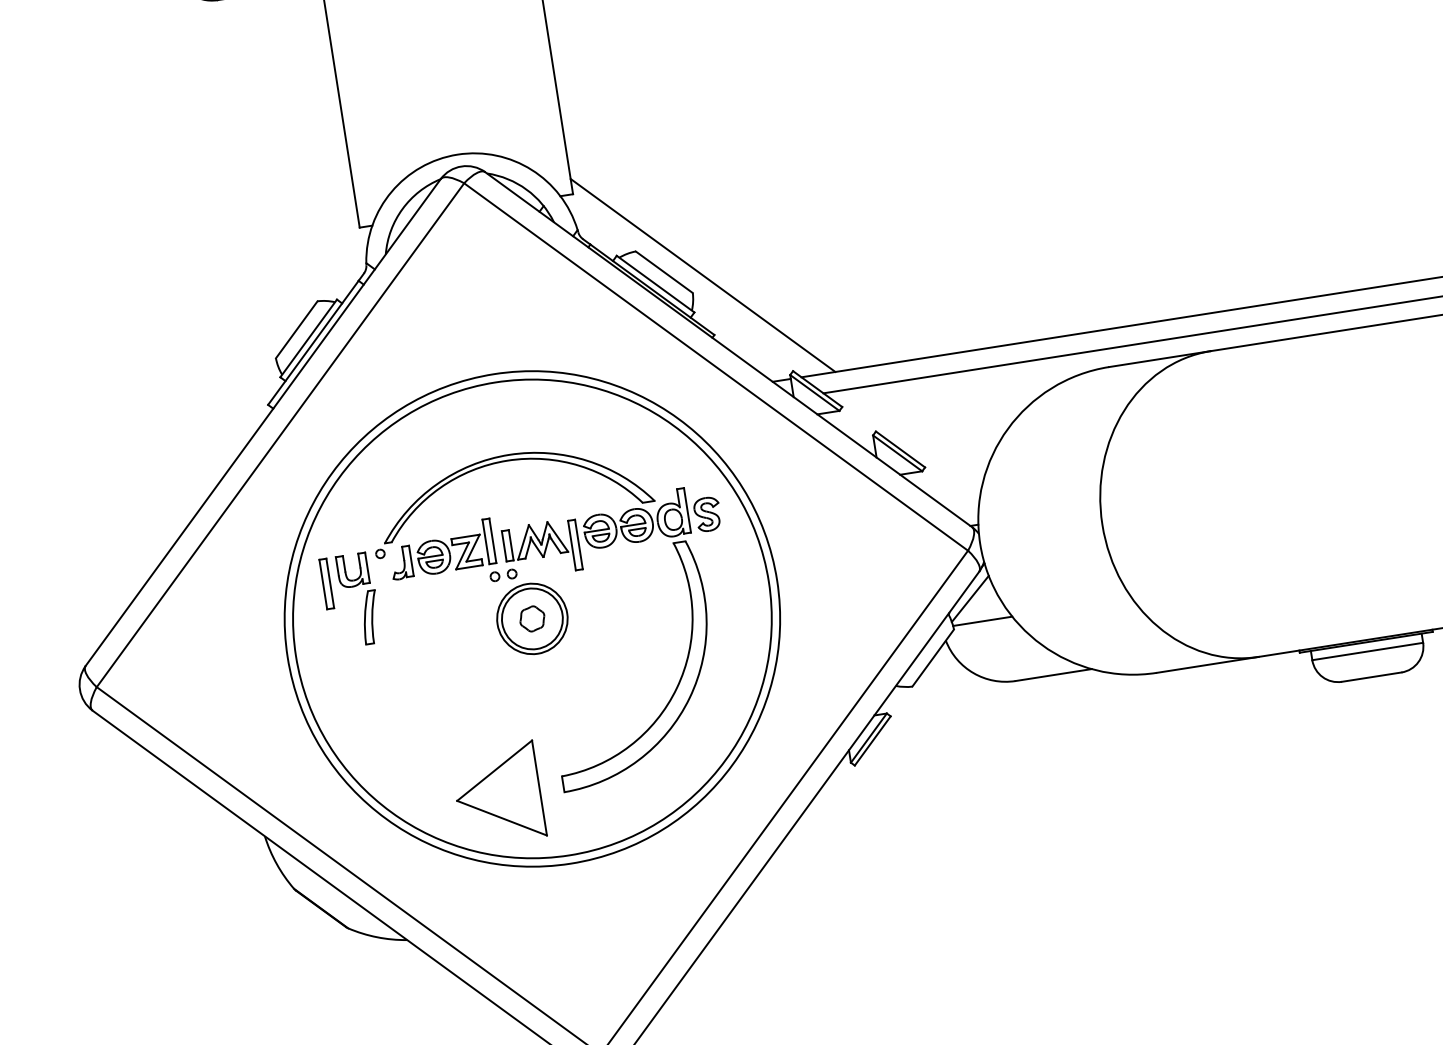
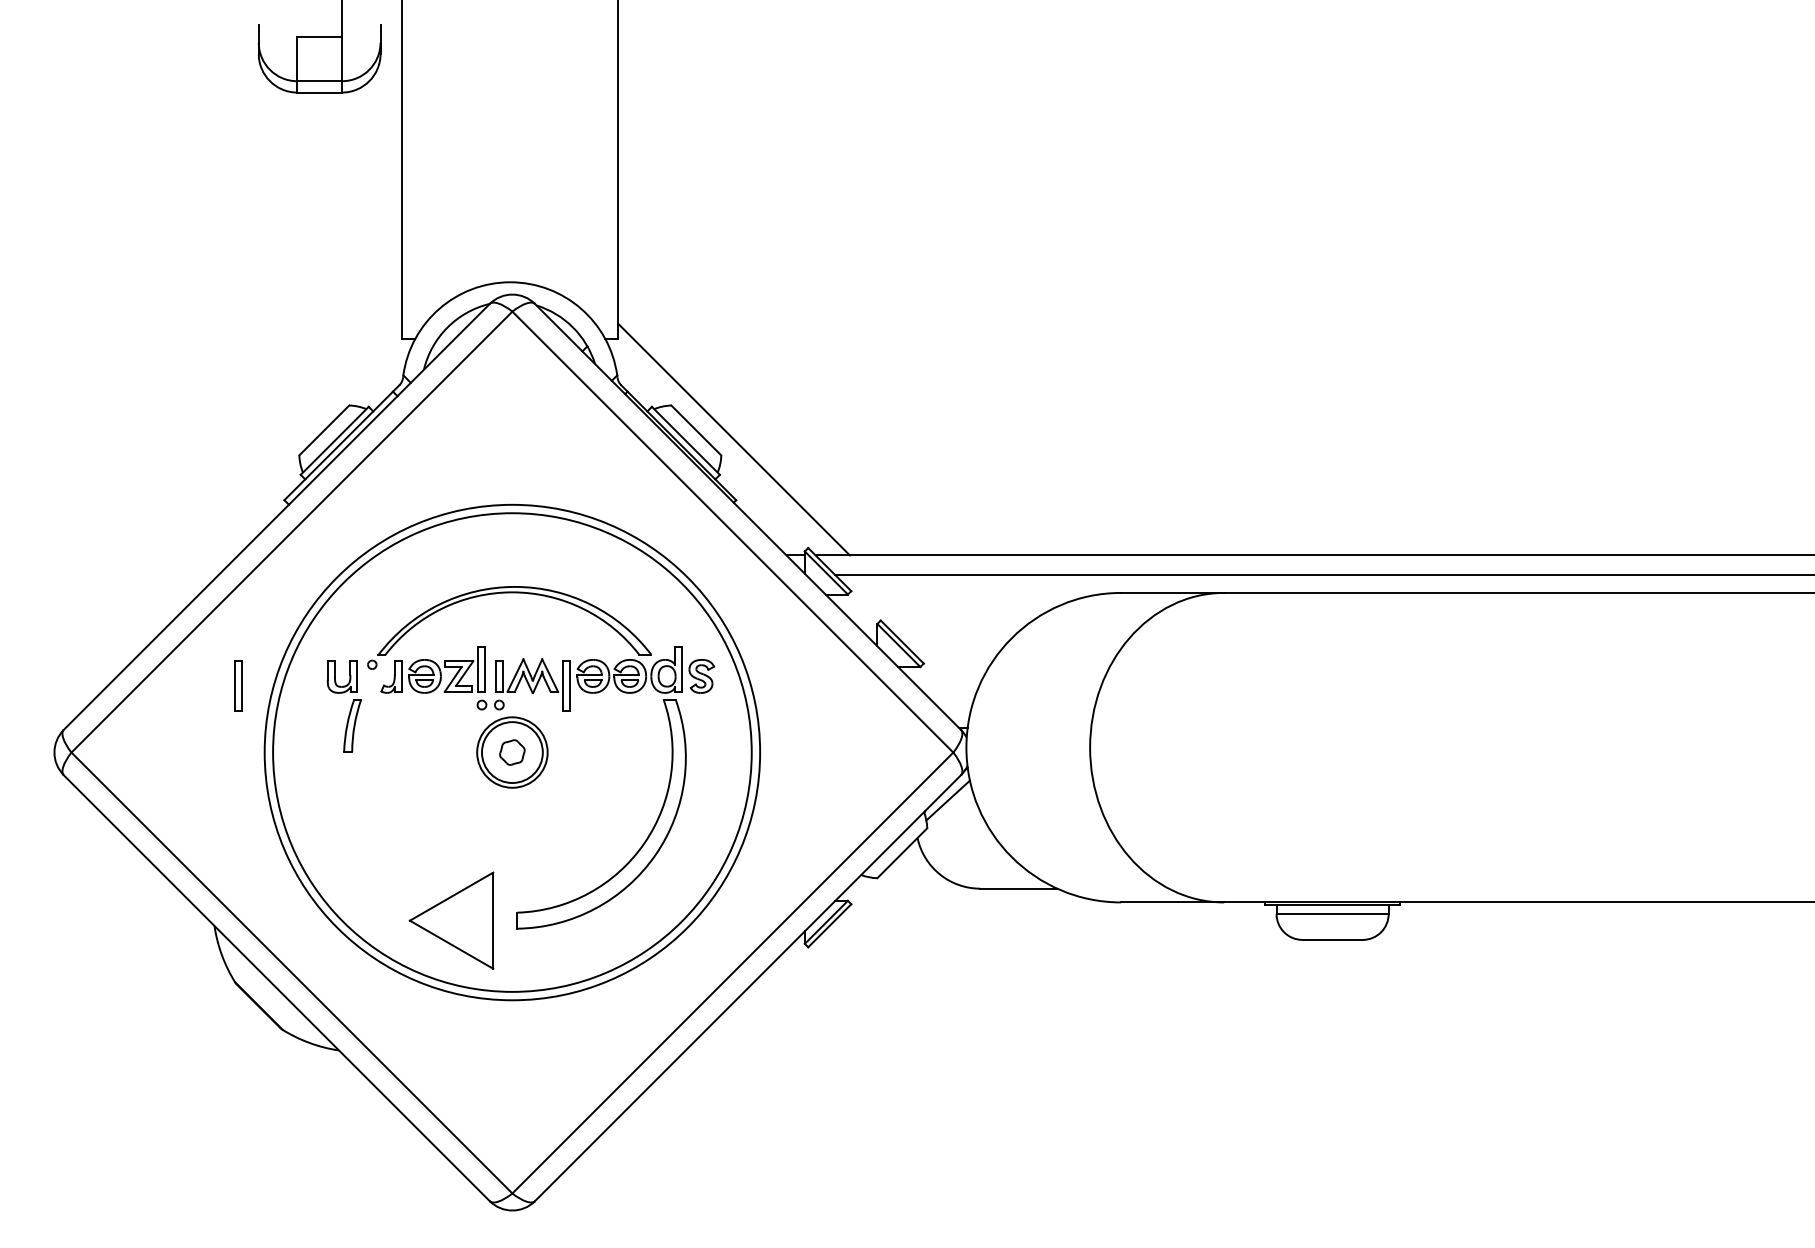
part: (326, 583) -> (238, 685), moved
line: (982, 621) -> (956, 824), removed

